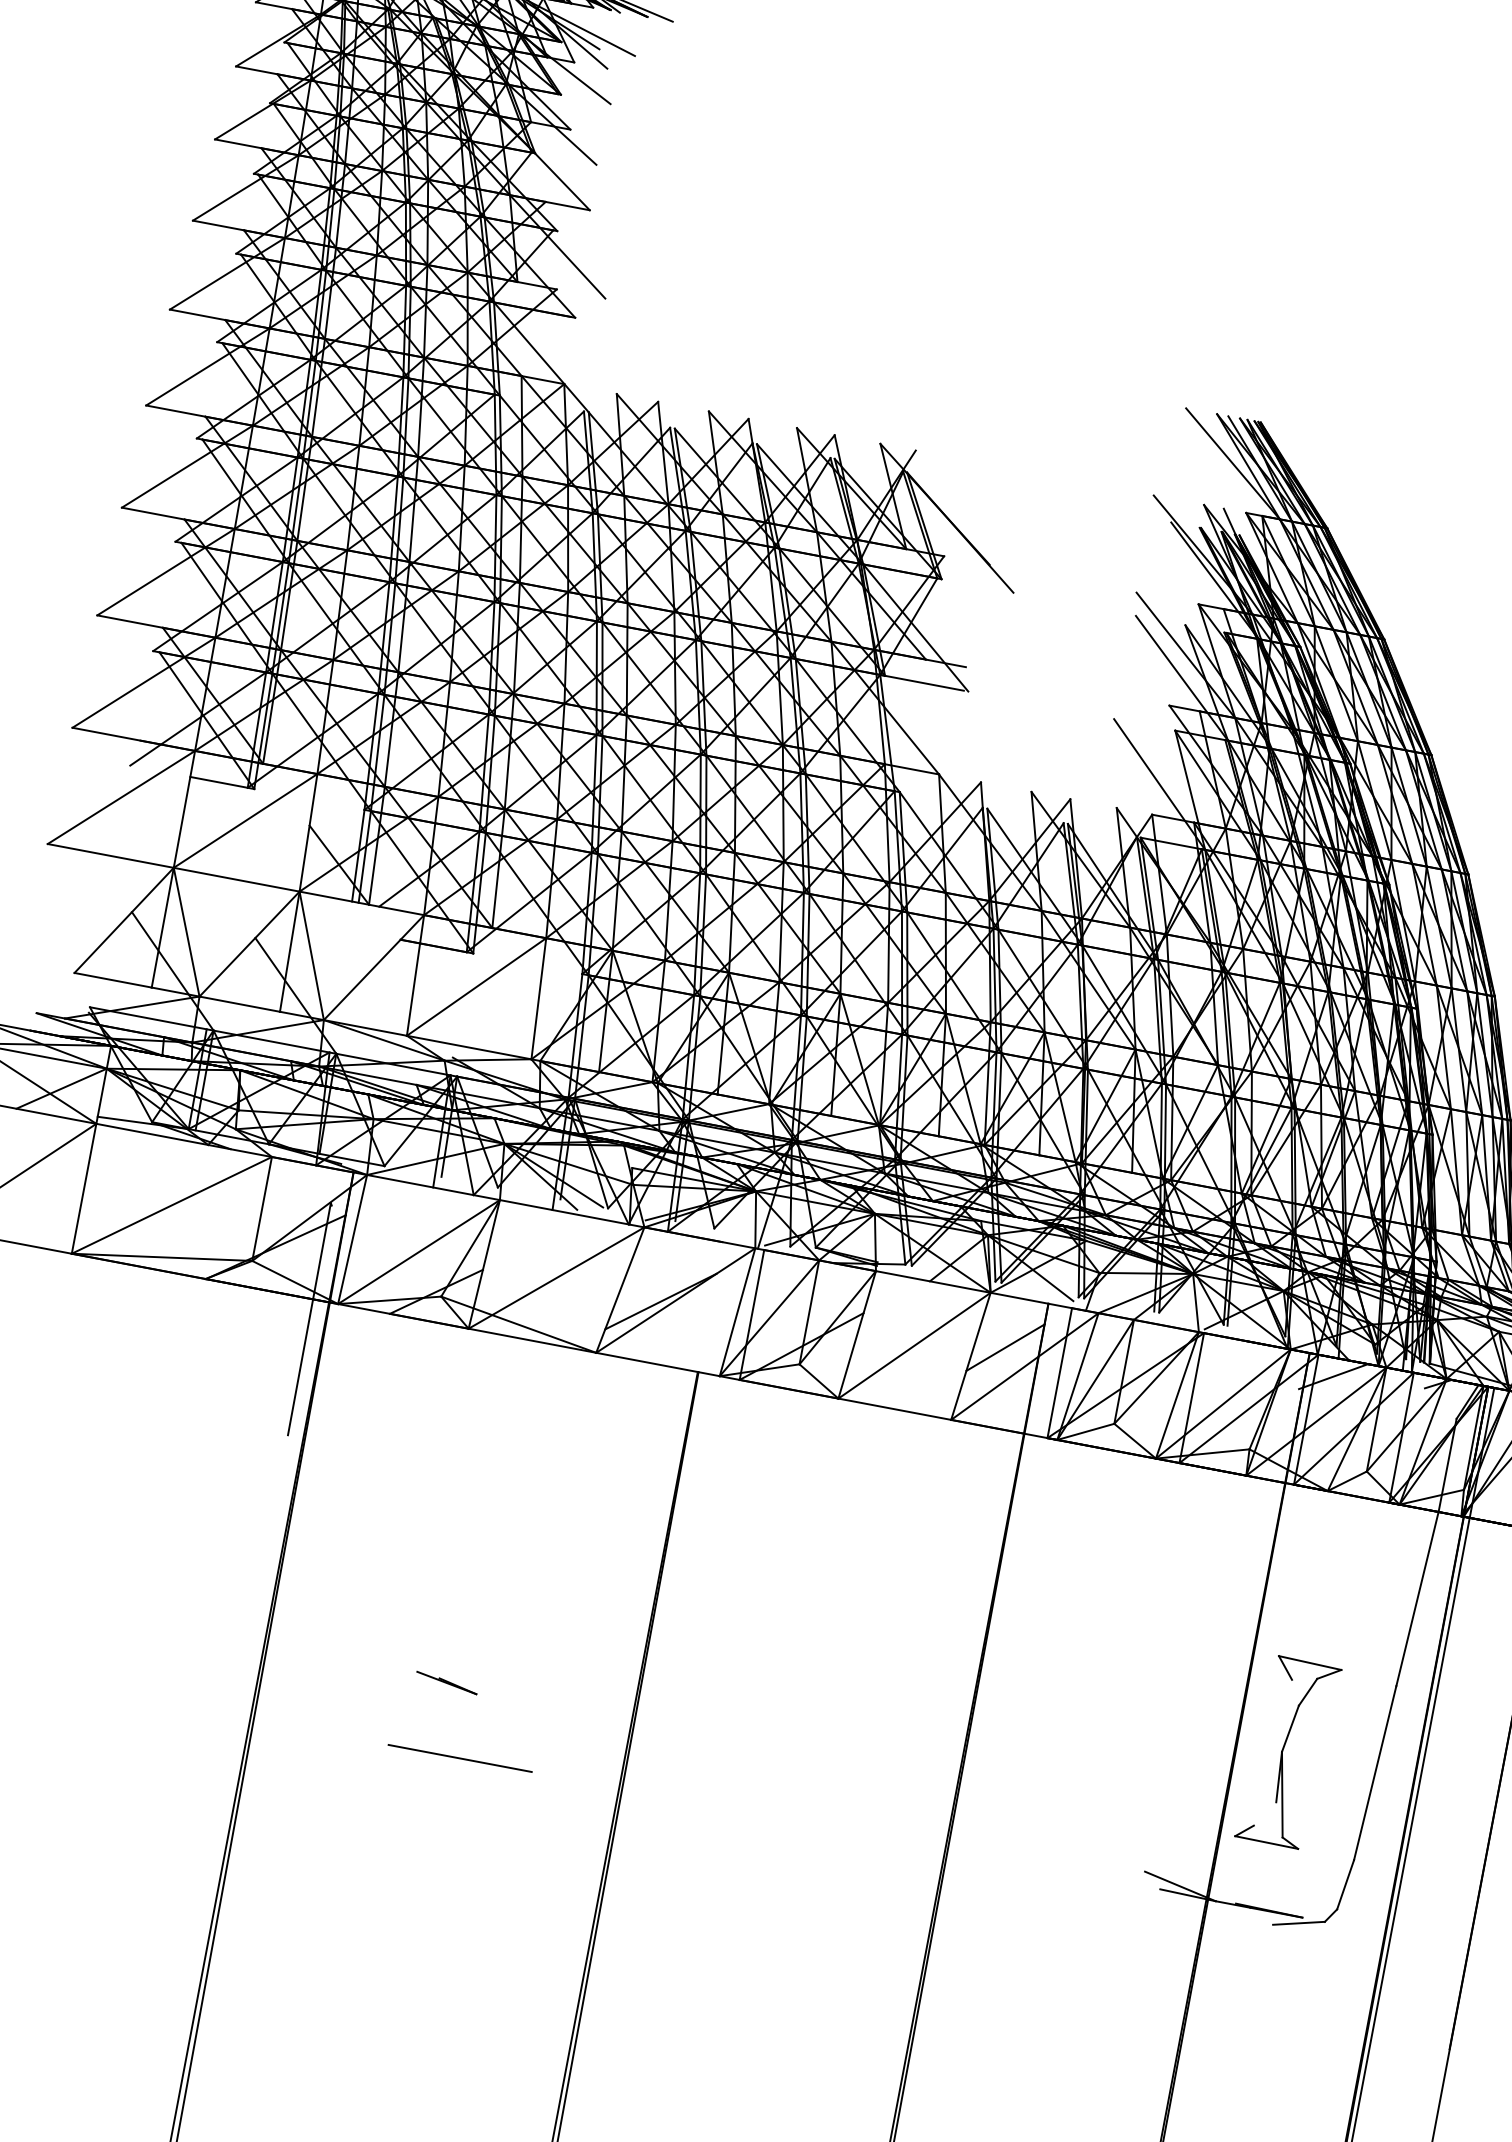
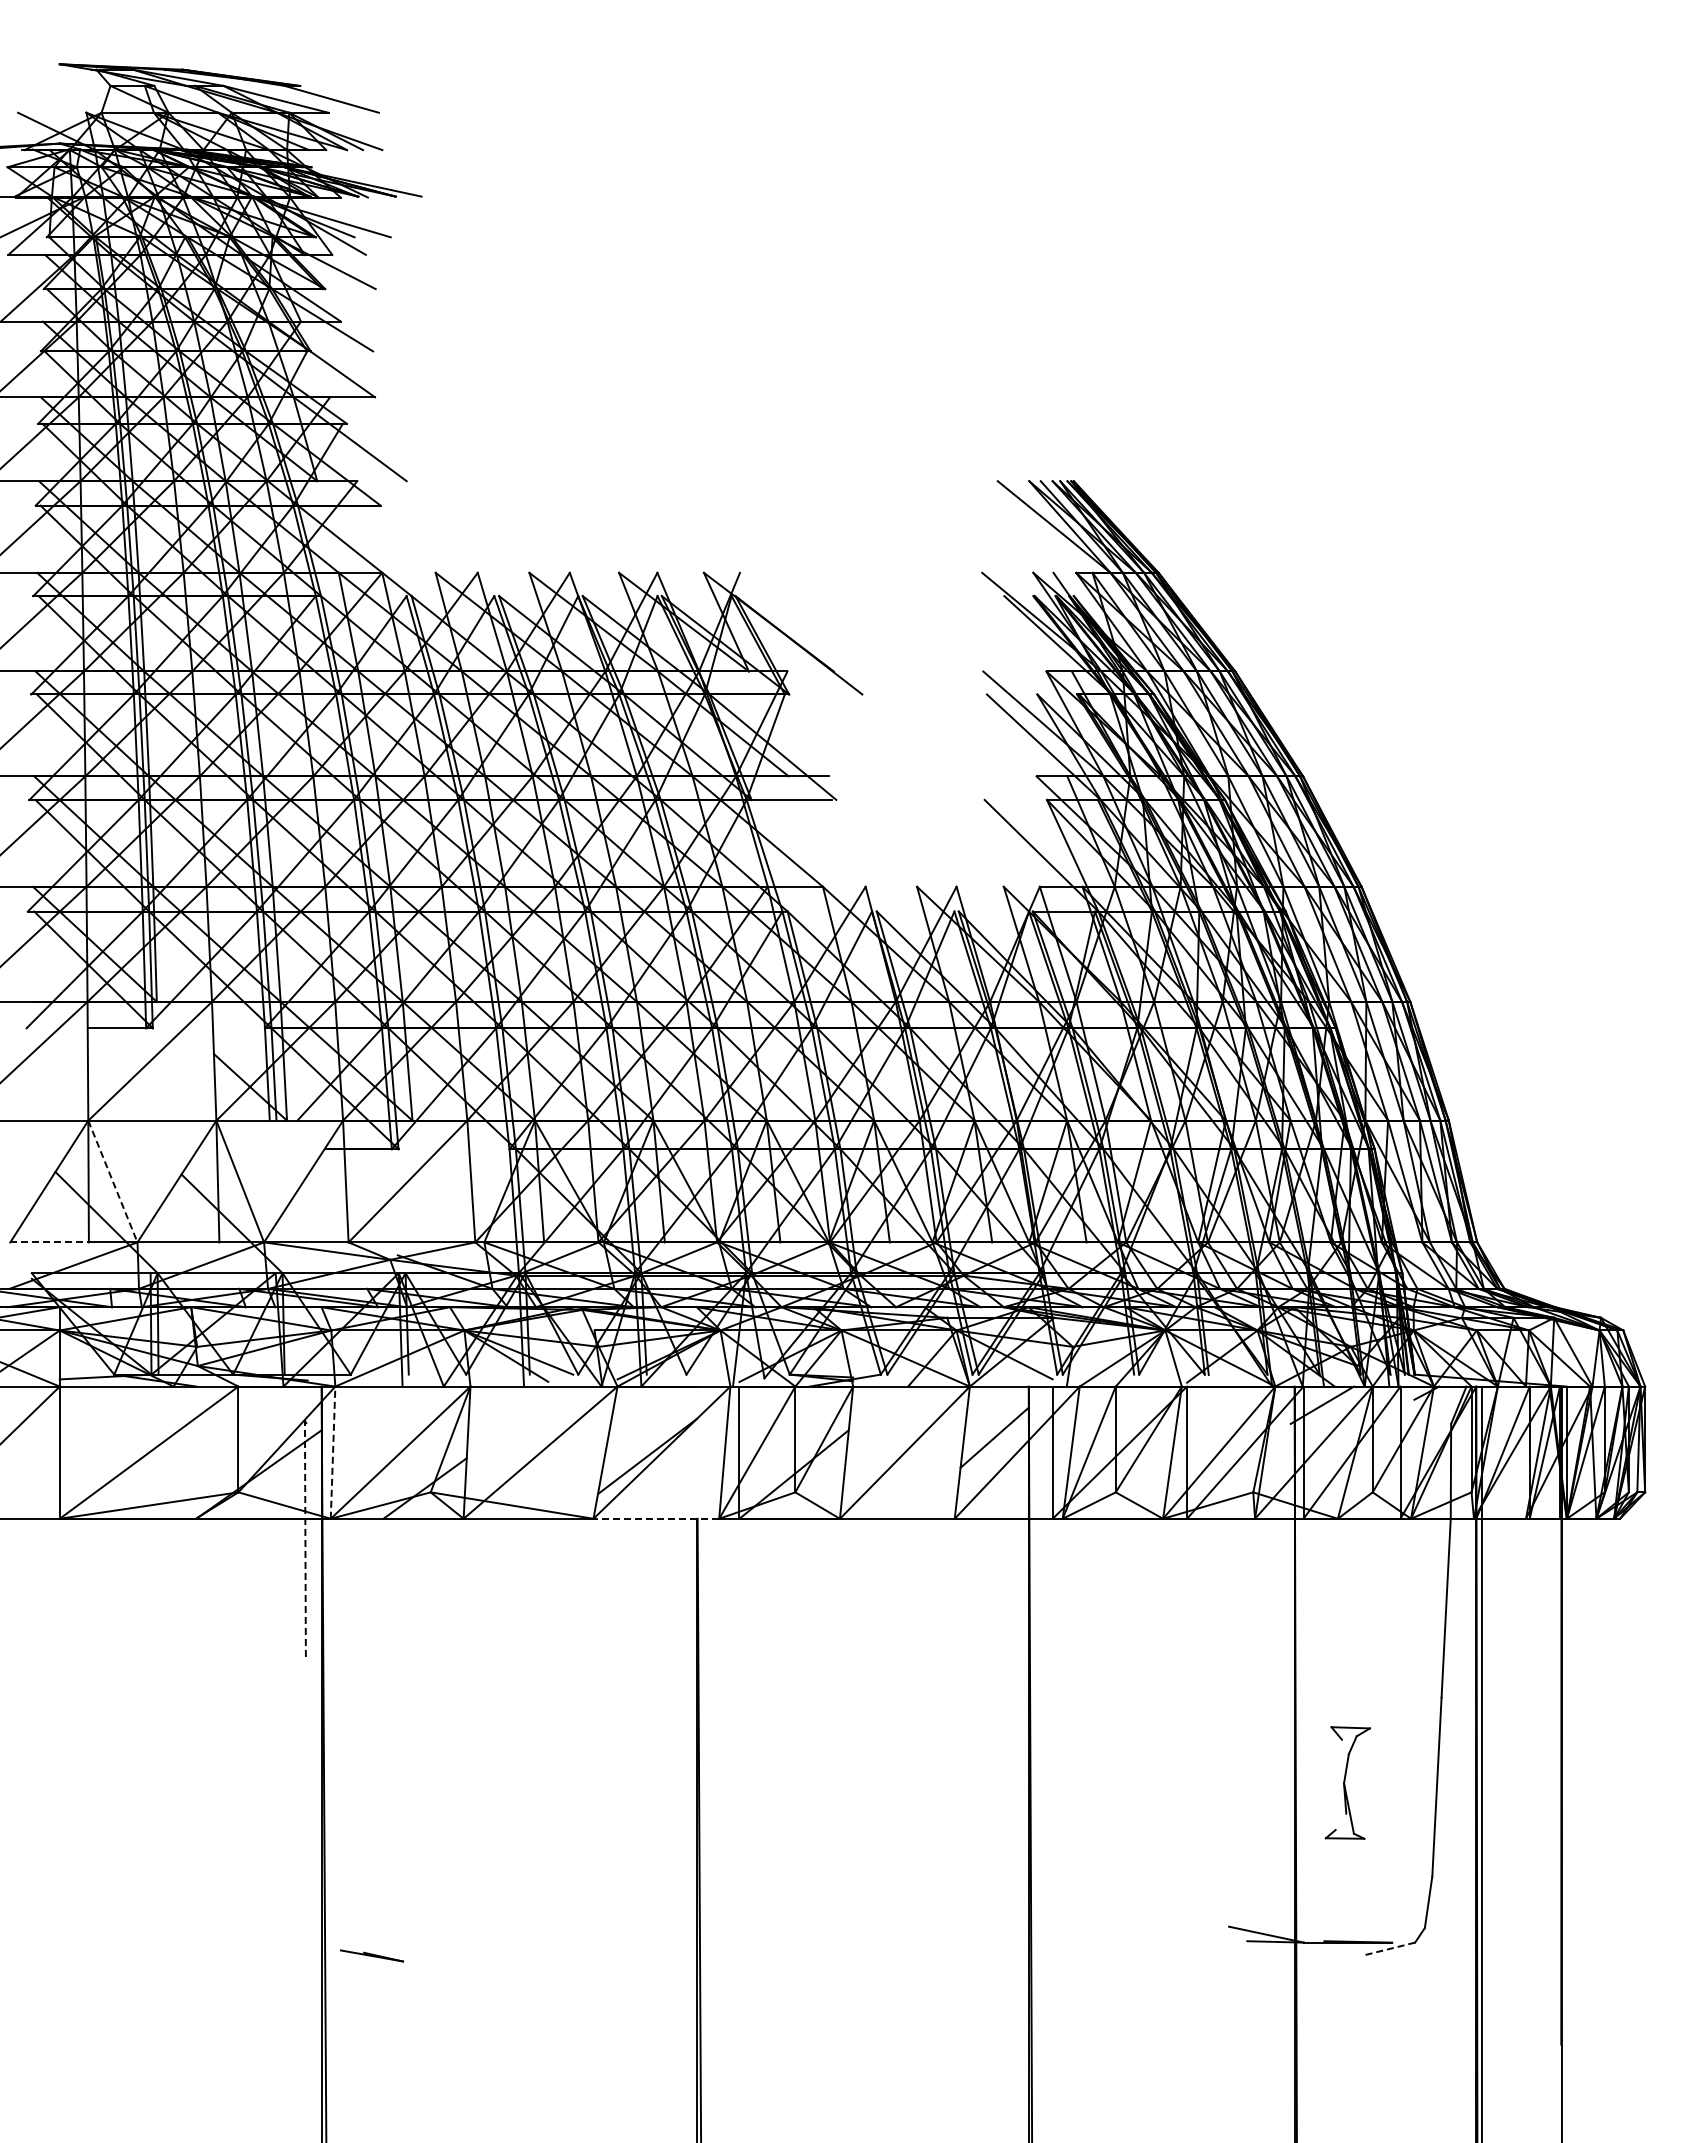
line: (186, 932) -> (112, 1181), solid -> dashed
line: (113, 980) -> (50, 1242), solid -> dashed
line: (353, 1239) -> (333, 1452), solid -> dashed
line: (309, 1318) -> (305, 1538), solid -> dashed
line: (658, 1364) -> (656, 1518), solid -> dashed
line: (446, 1682) -> (371, 1955), moved
part: (1288, 1751) -> (1347, 1782), size x0.6
line: (459, 1758) -> (534, 1942), removed
line: (1298, 1922) -> (1389, 1948), solid -> dashed

